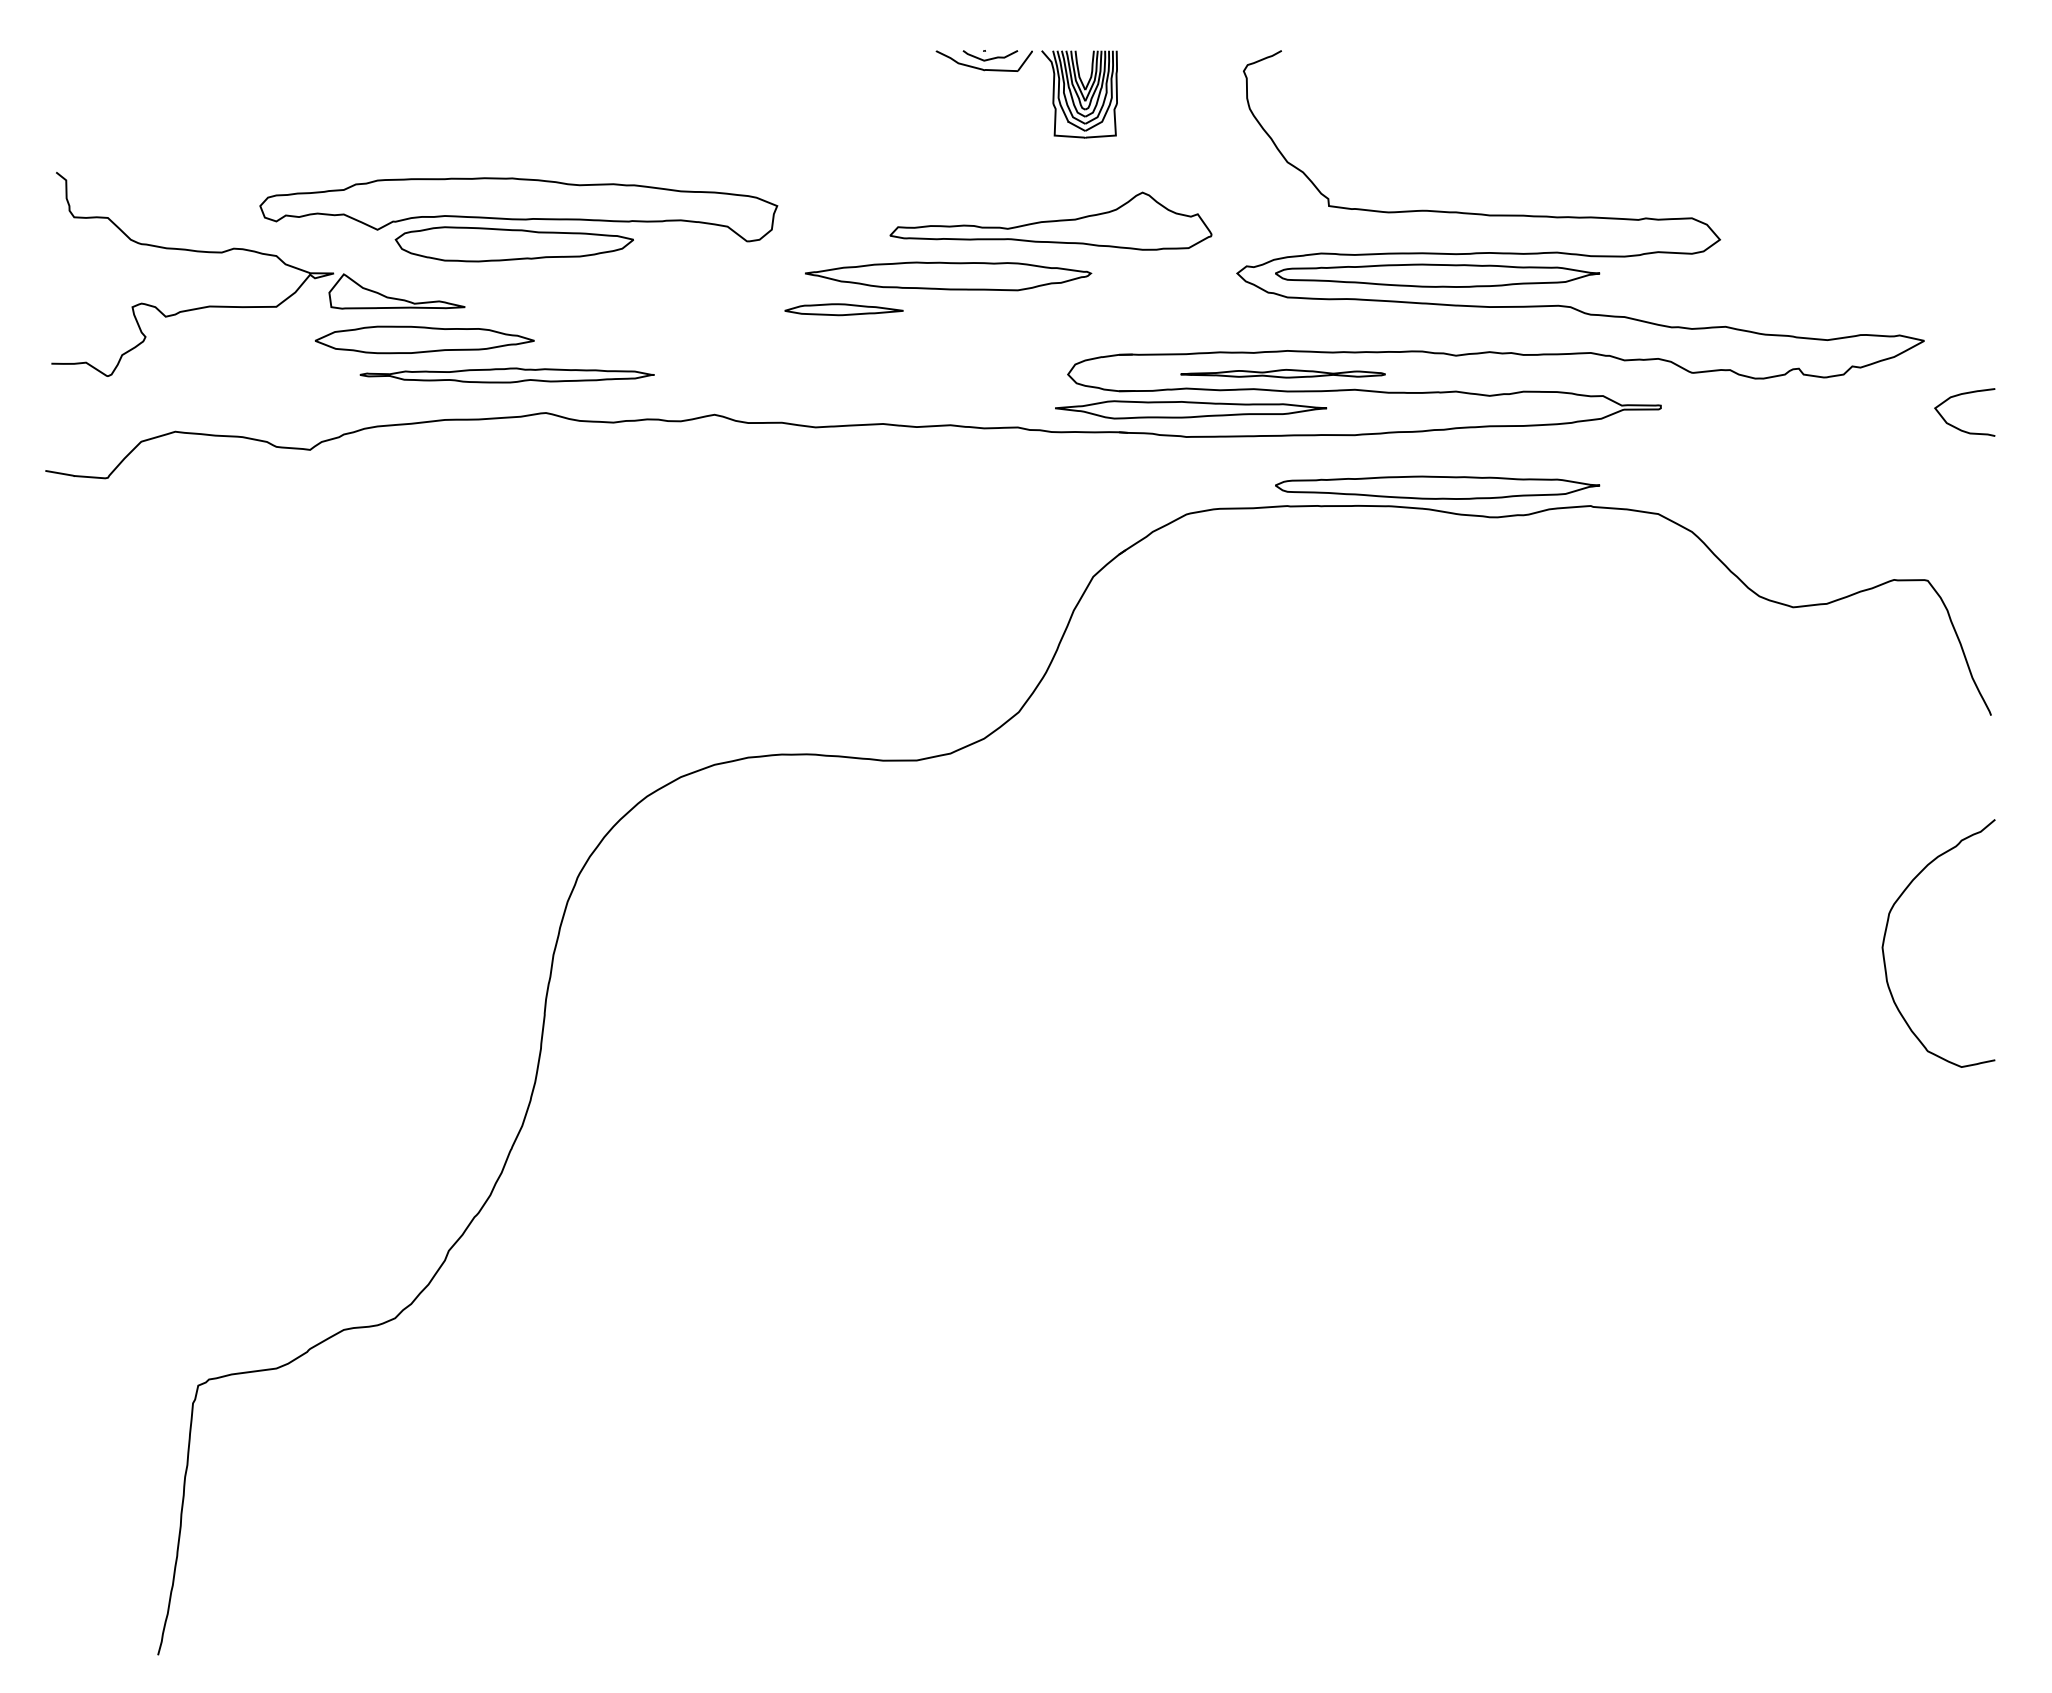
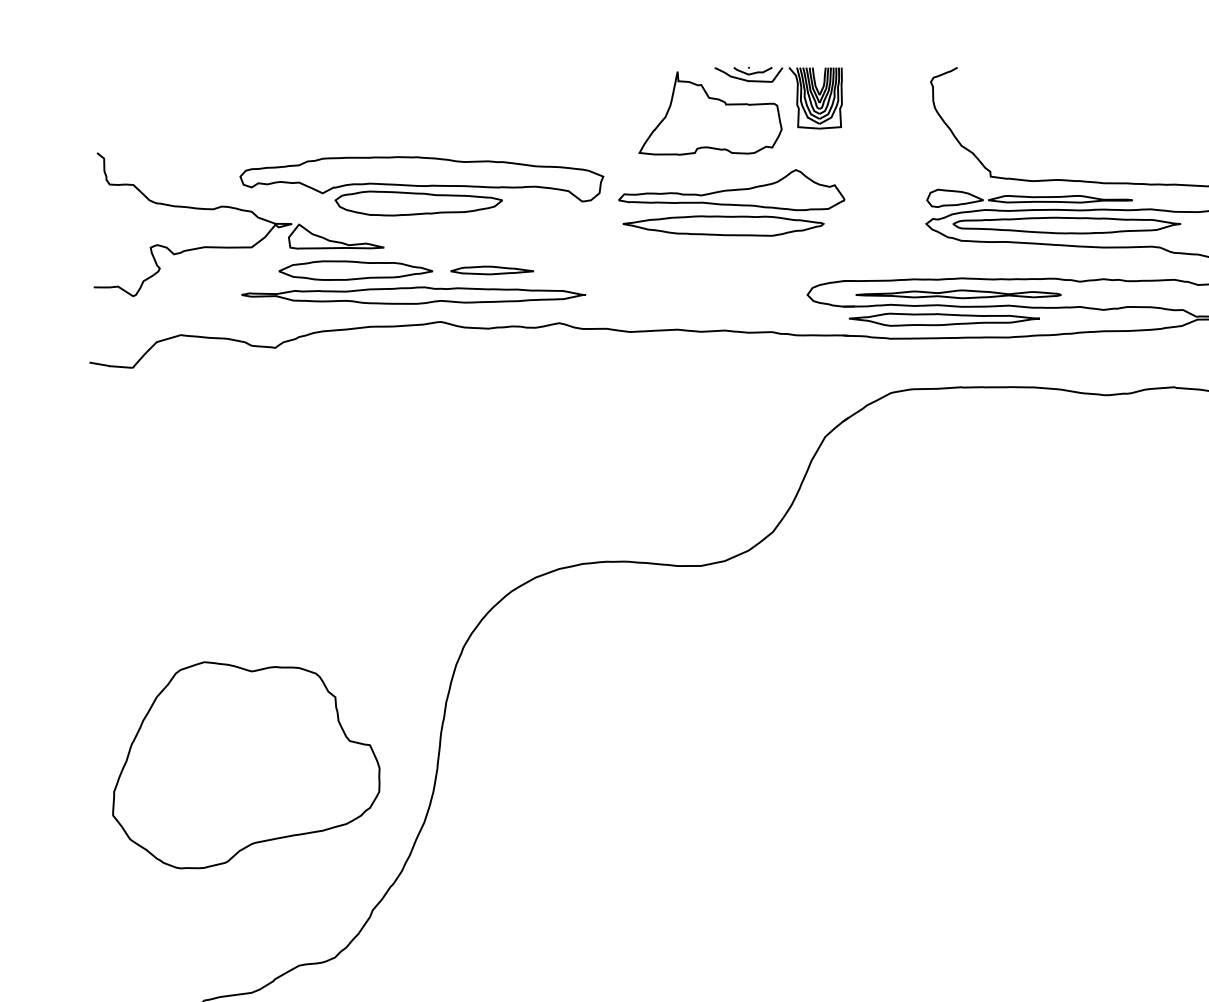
part: (929, 115) -> (710, 113), added
part: (1050, 220) -> (731, 189), moved
part: (1383, 236) -> (1029, 198), added
part: (843, 309) -> (491, 270), moved
part: (1282, 373) -> (958, 294), size x1.43
part: (506, 375) -> (413, 295), size x1.67
part: (1191, 409) -> (944, 319), moved
part: (1437, 487) -> (1066, 374), removed
part: (268, 1044) -> (246, 765), added

